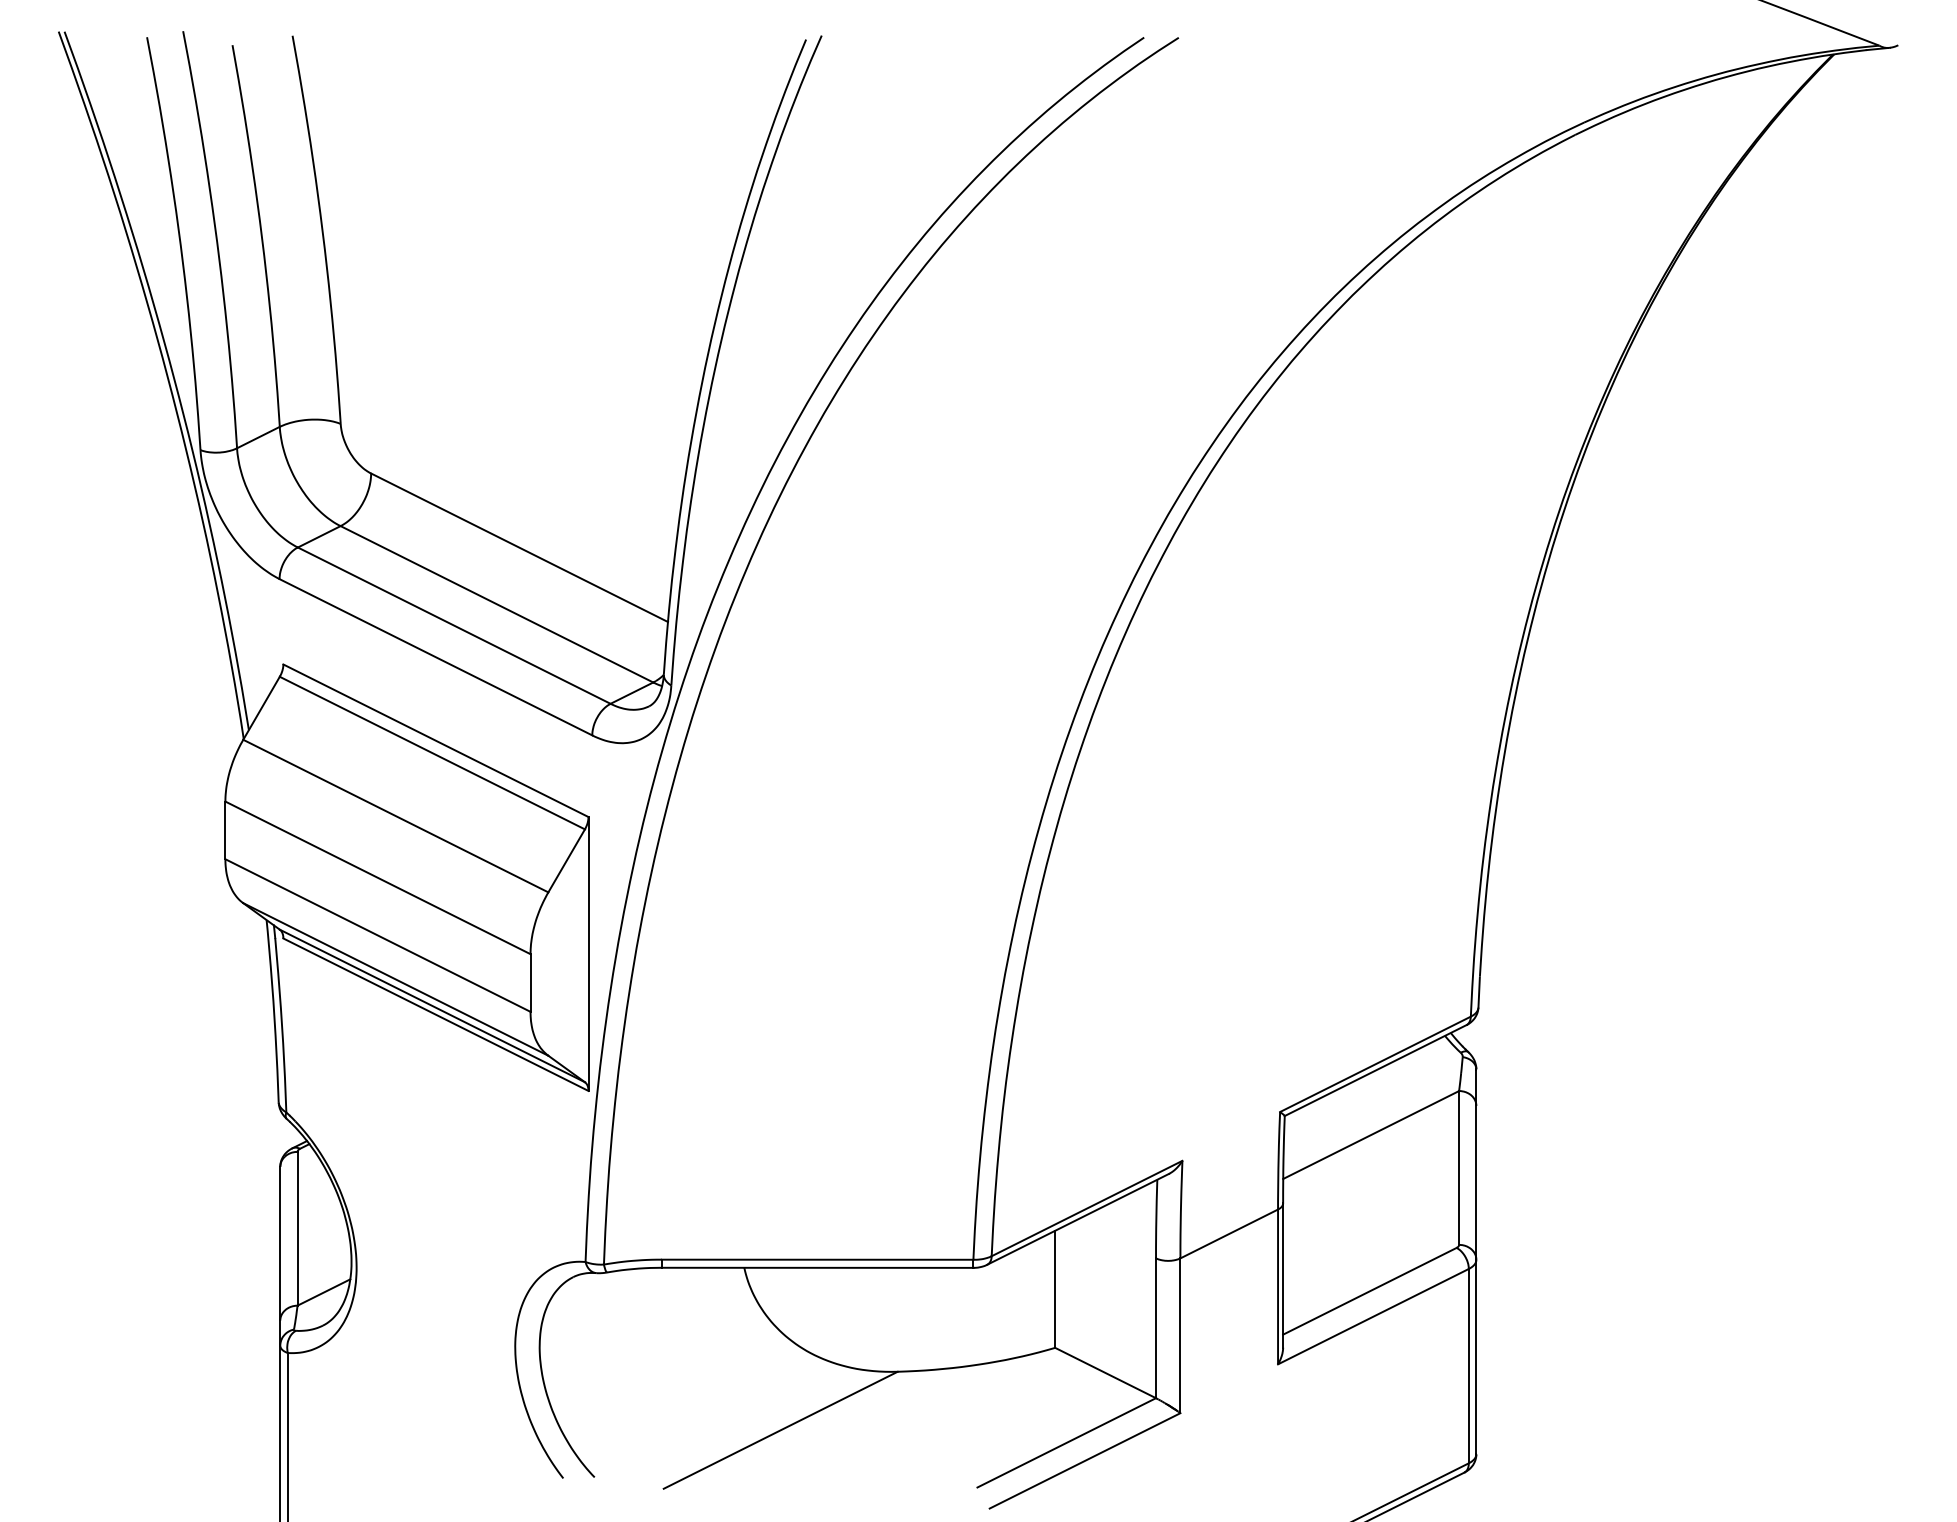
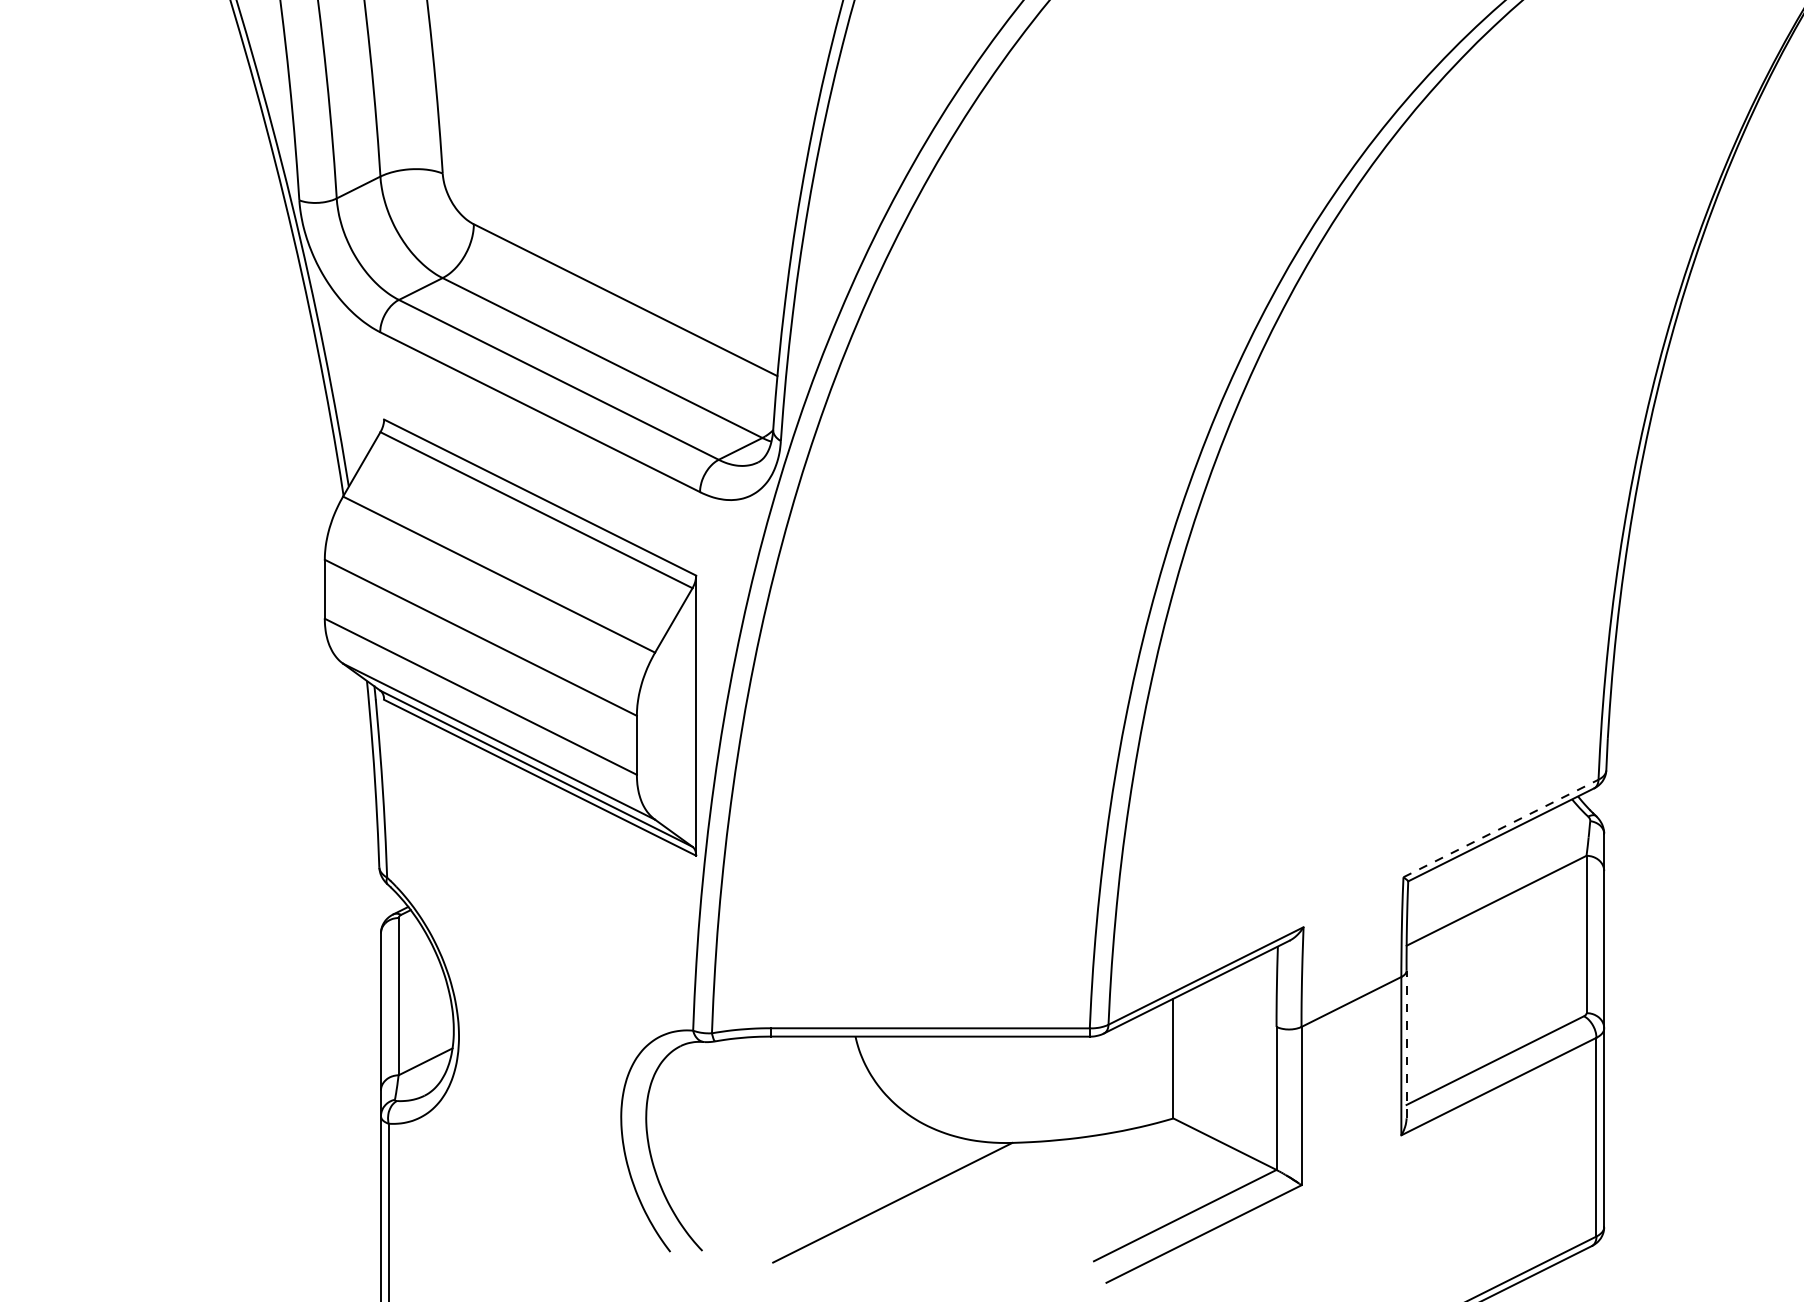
line: (1375, 1064) -> (1501, 828), solid -> dashed
line: (1283, 1275) -> (1406, 1044), solid -> dashed

